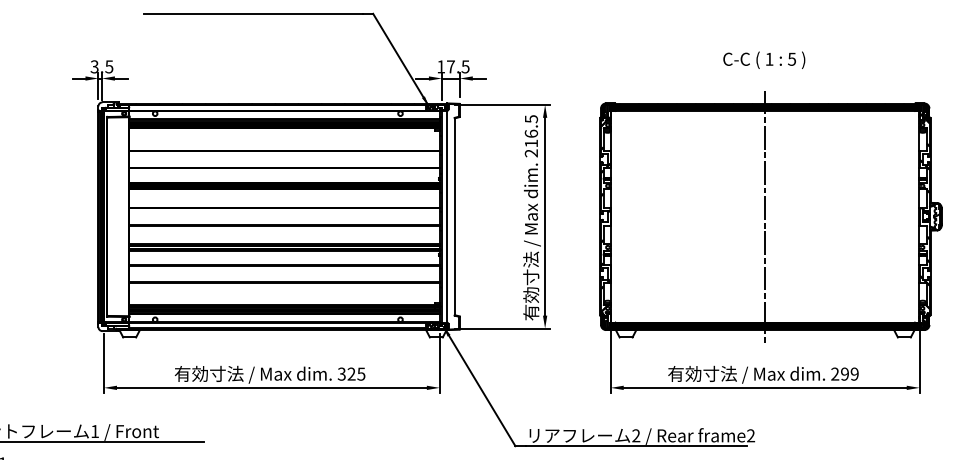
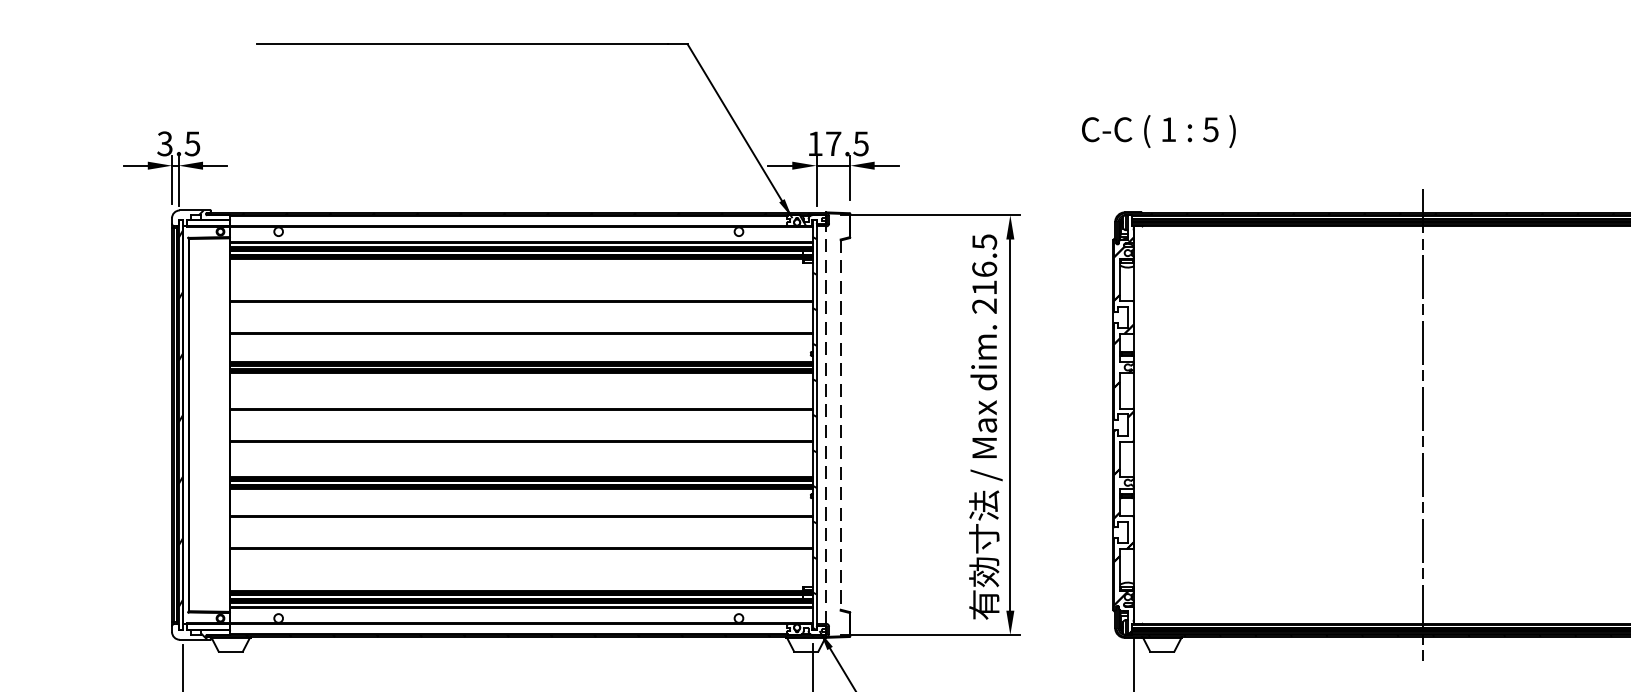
text: (764, 59) -> (1159, 130), moved
line: (447, 216) -> (827, 424), solid -> dashed
line: (454, 216) -> (840, 424), solid -> dashed

